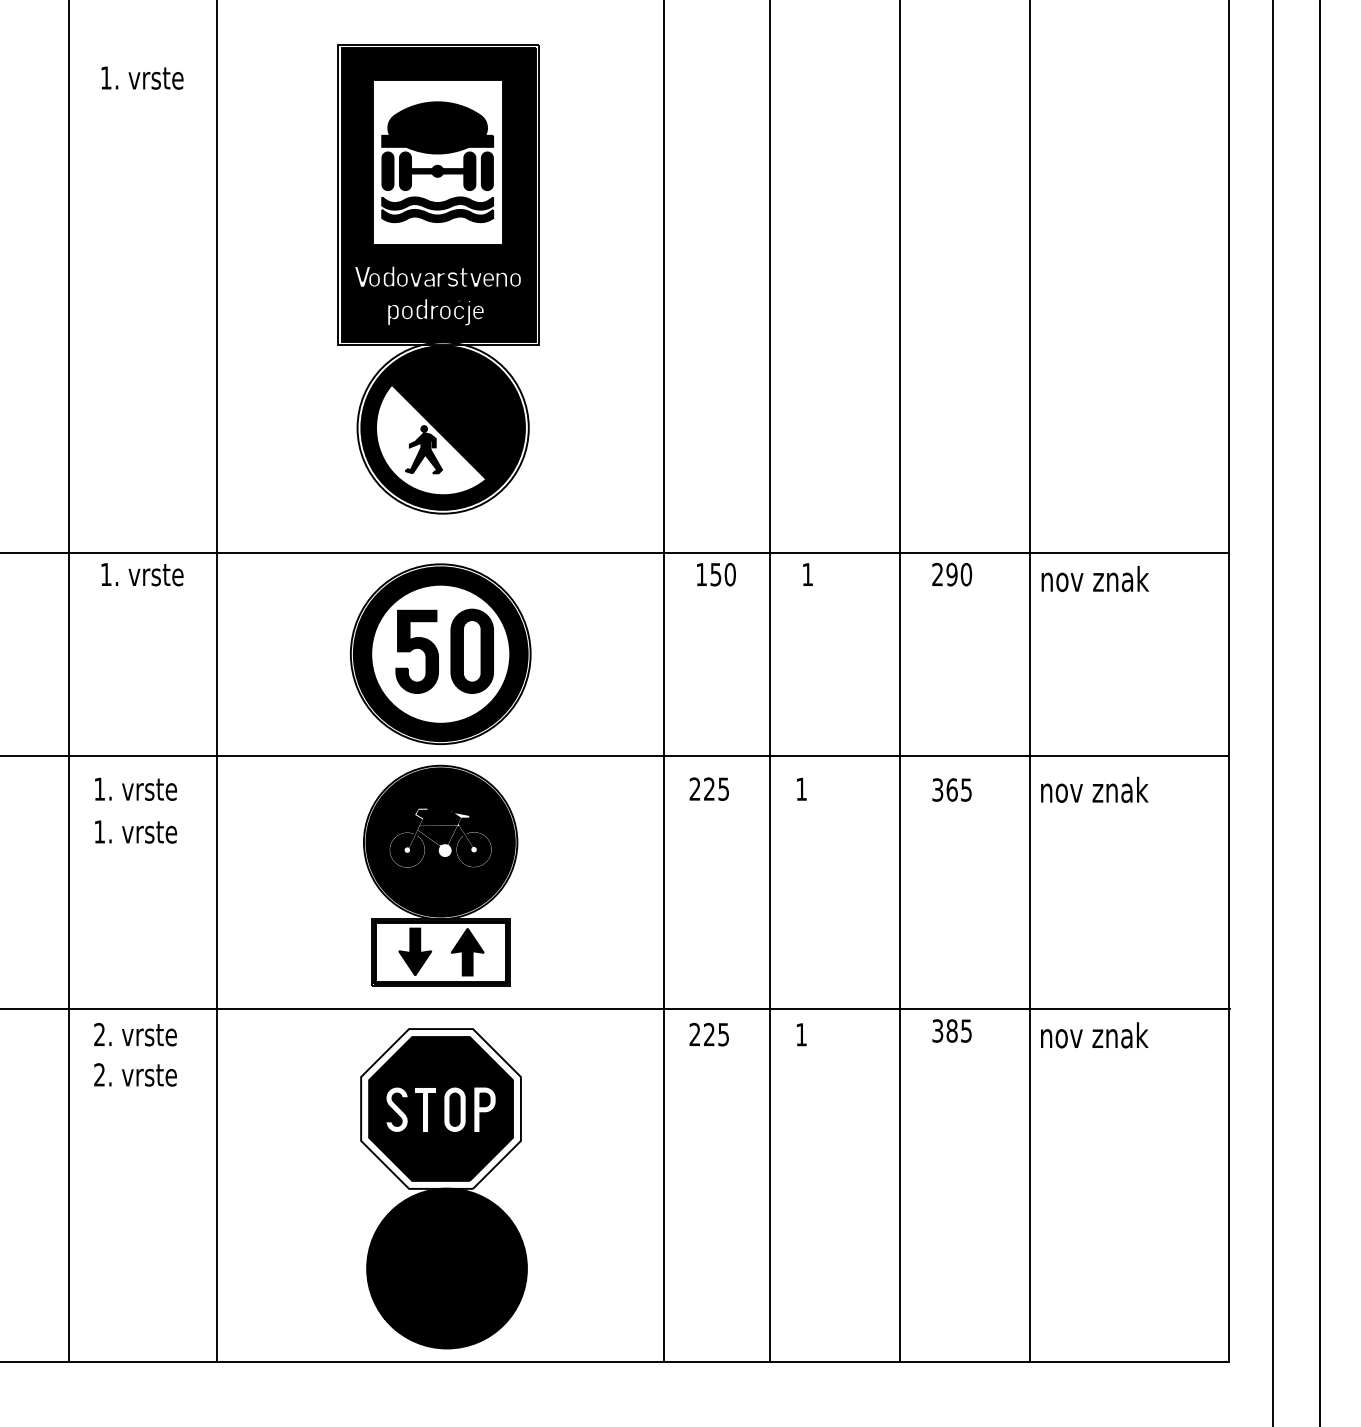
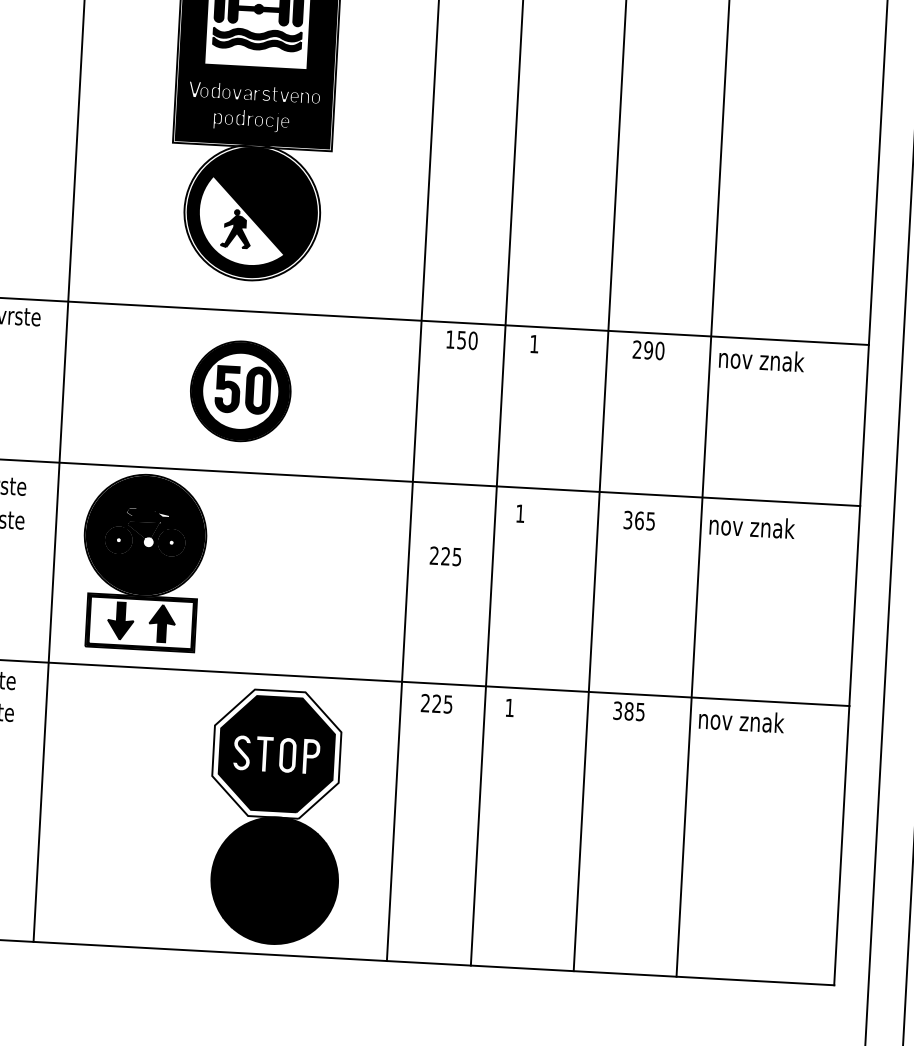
part: (440, 653) -> (240, 390), size x0.7
text: (708, 788) -> (445, 555), moved
part: (440, 875) -> (143, 561), moved
part: (443, 1188) -> (275, 817), moved

